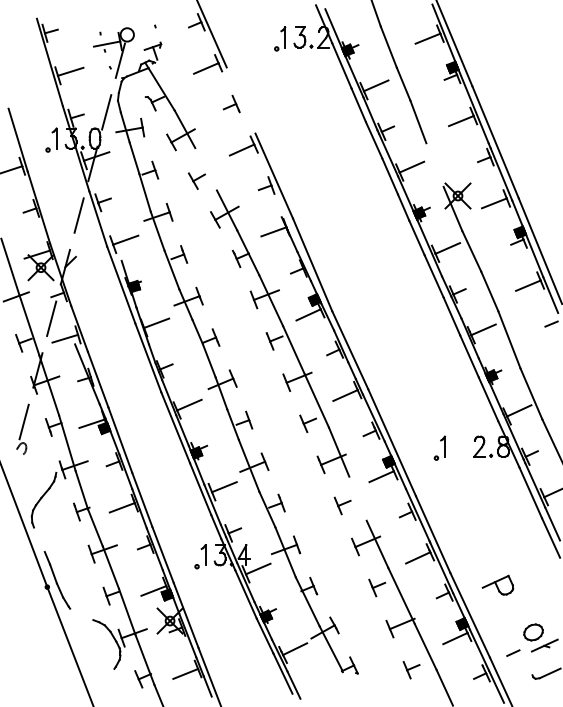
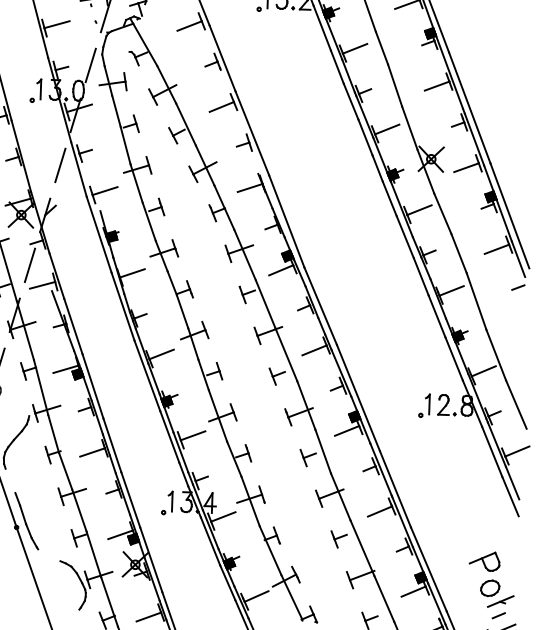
line: (240, 100) -> (221, 58), added
line: (434, 164) -> (409, 127), added
line: (205, 169) -> (185, 124), added
part: (439, 447) -> (424, 405), moved
line: (357, 498) -> (322, 451), added
part: (497, 584) -> (484, 560), moved
line: (513, 652) -> (499, 615), moved

